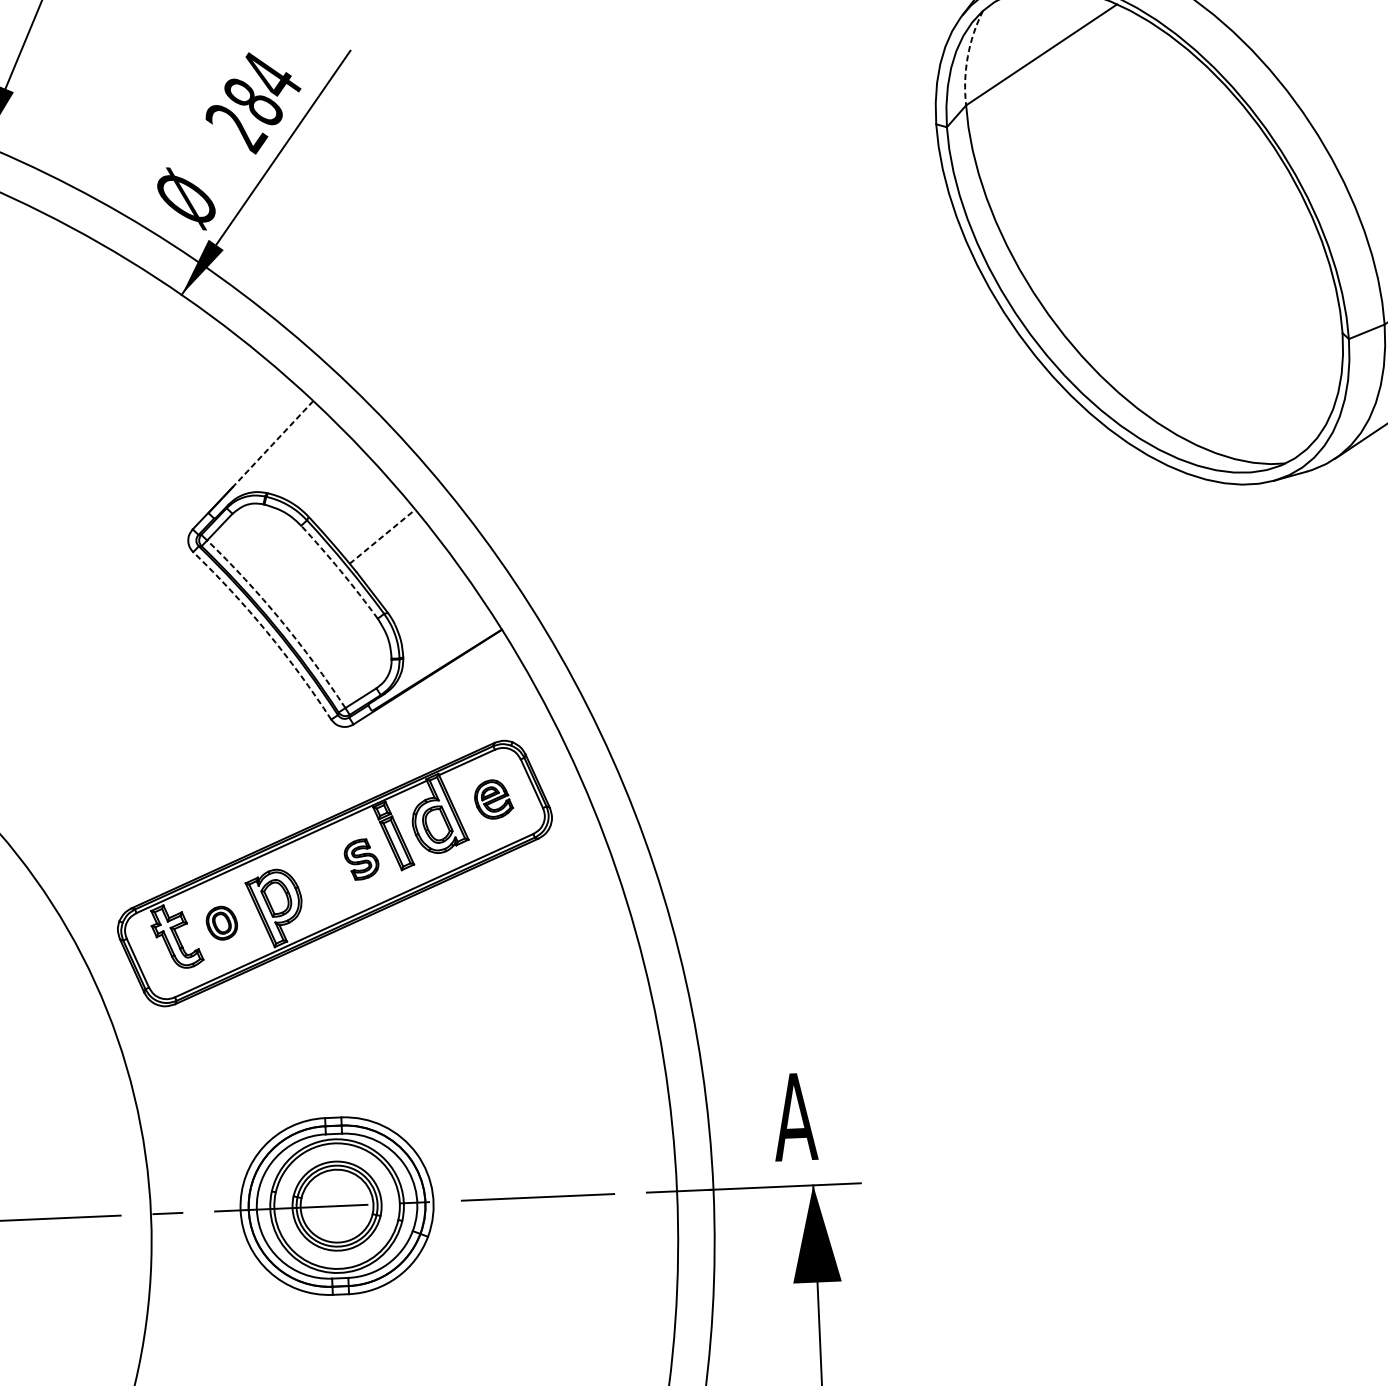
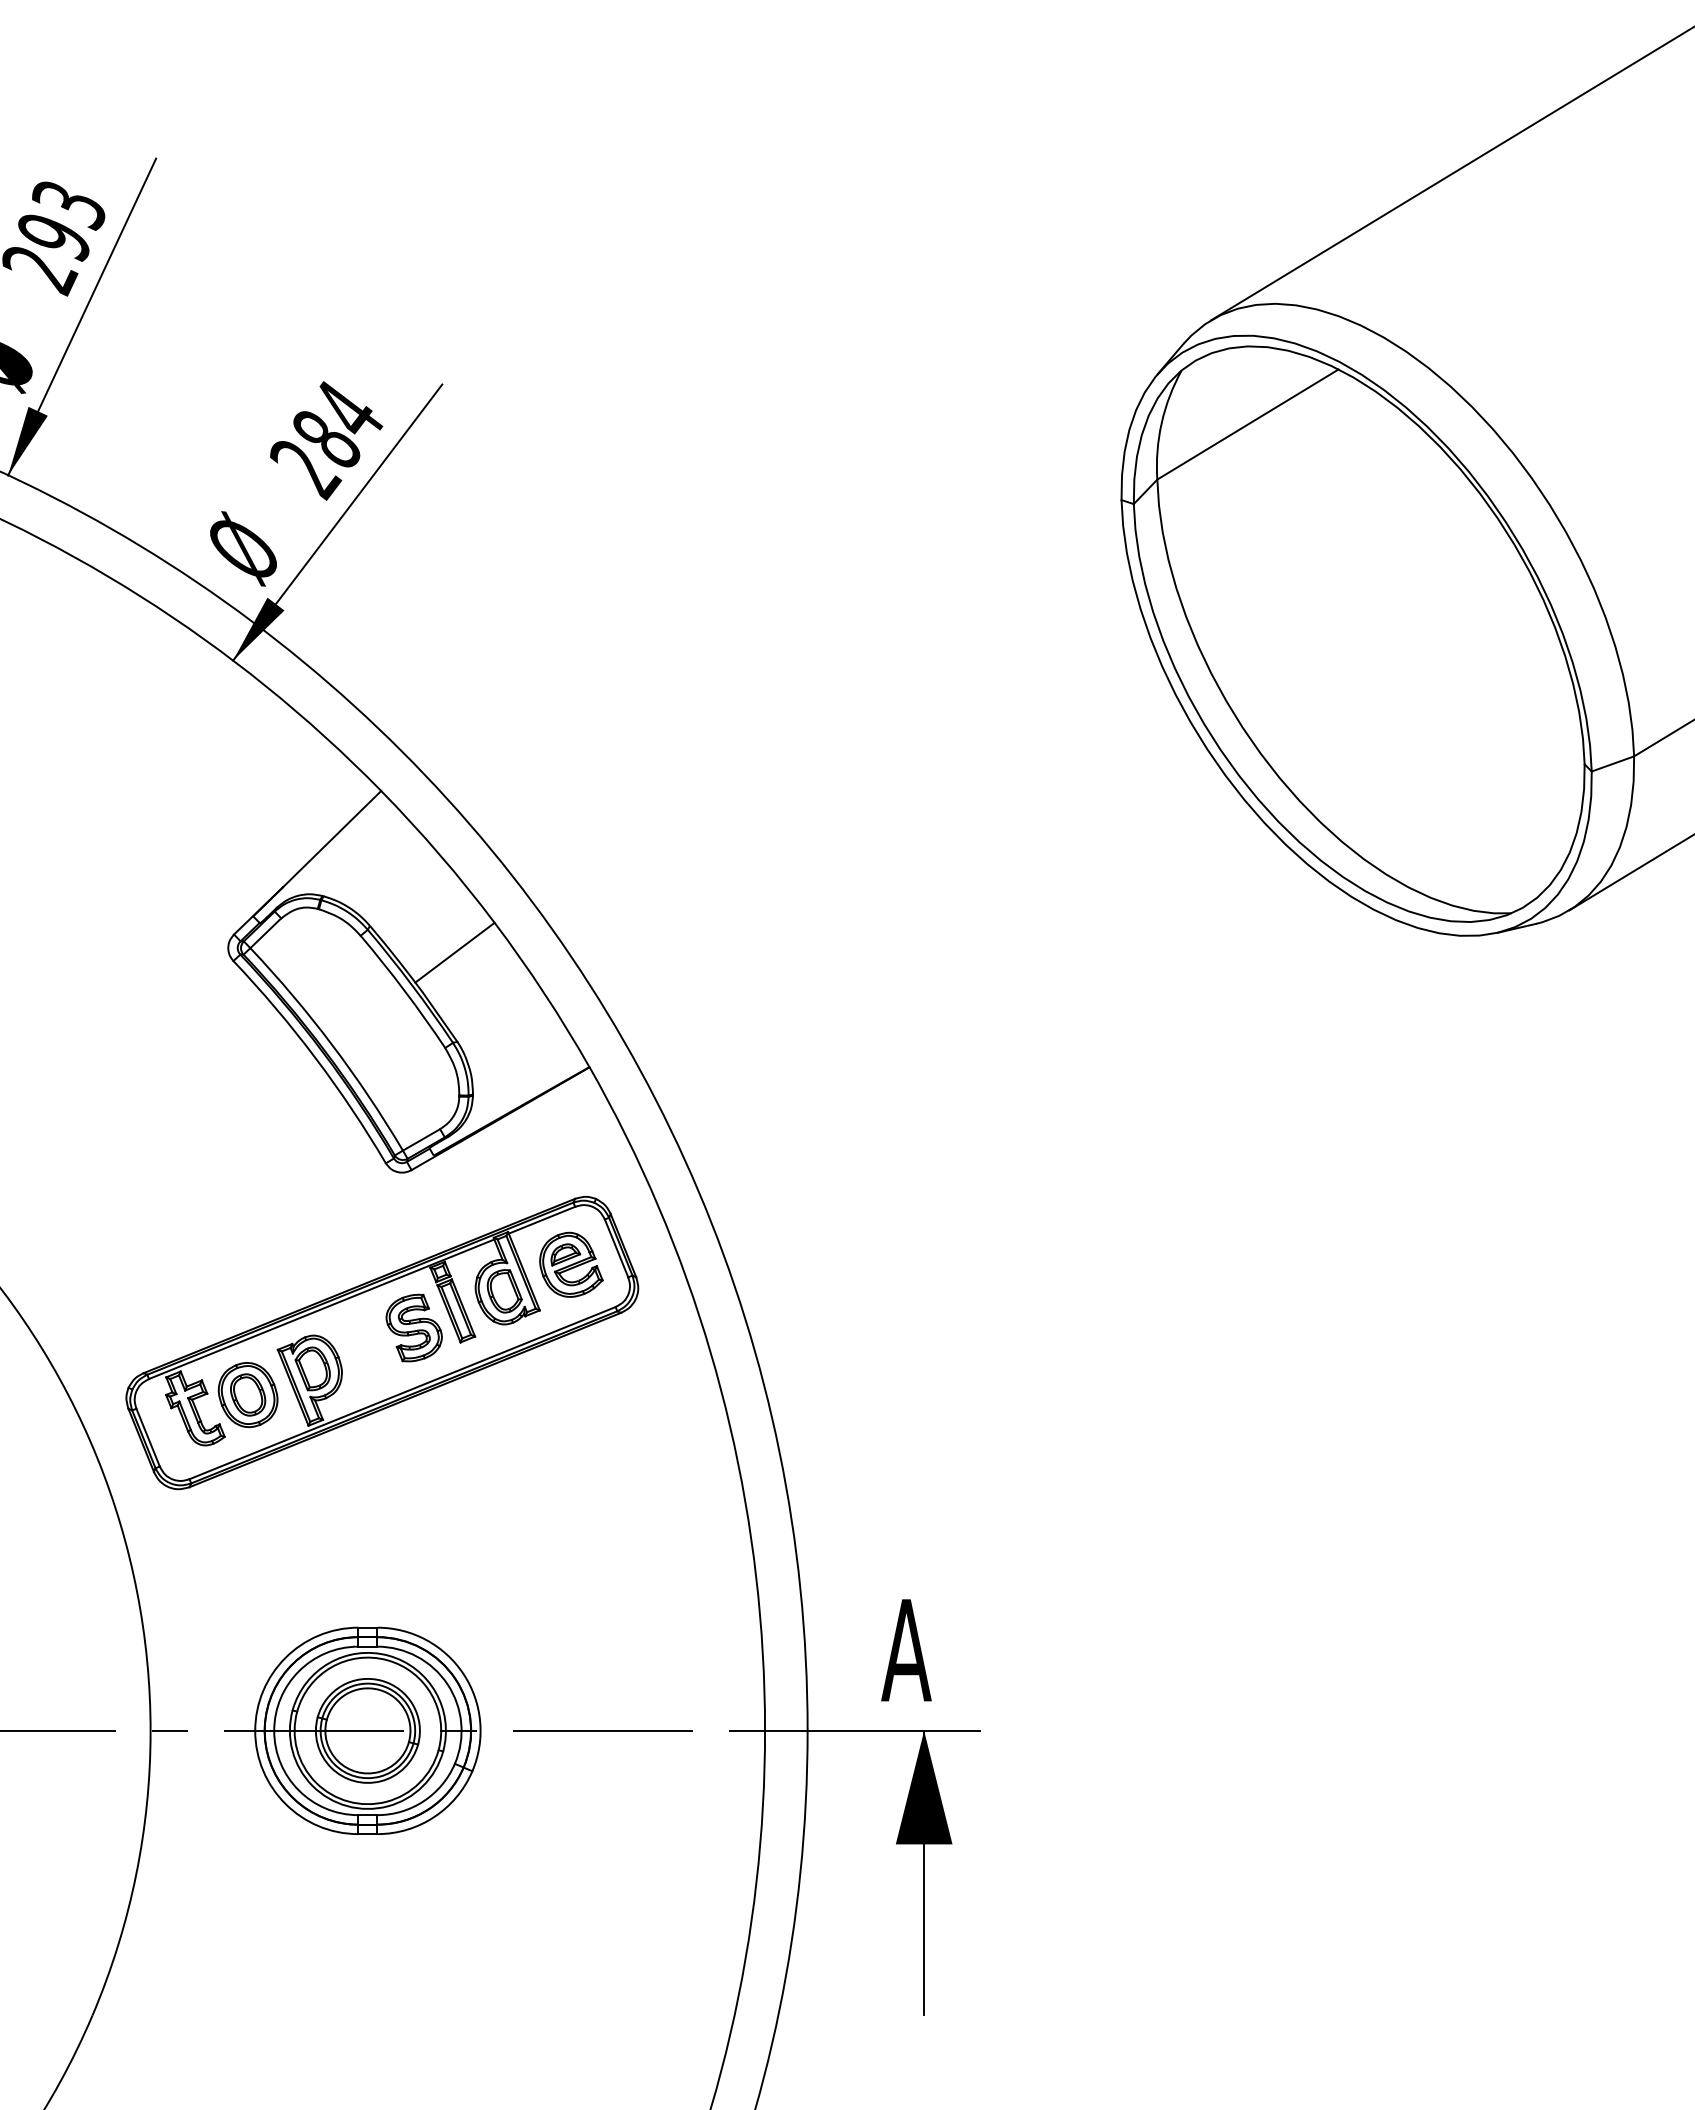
arc: (967, 57) -> (1161, 423), dashed -> solid
line: (273, 444) -> (332, 839), dashed -> solid
line: (382, 536) -> (454, 952), dashed -> solid
arc: (340, 570) -> (404, 990), dashed -> solid
arc: (281, 620) -> (332, 1045), dashed -> solid
arc: (267, 631) -> (315, 1057), dashed -> solid
part: (493, 799) -> (571, 1264), size x1.43
part: (361, 859) -> (413, 1327), size x1.43
part: (221, 923) -> (247, 1395), size x1.67

